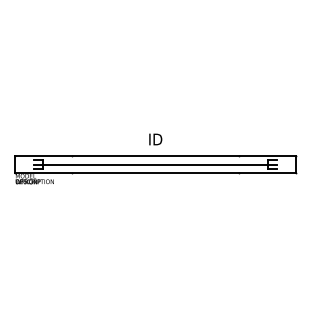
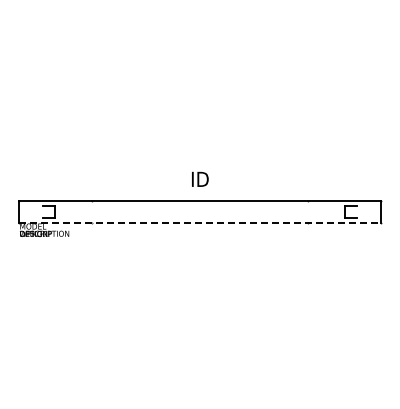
line: (155, 164) -> (199, 211), removed
line: (155, 172) -> (200, 222), solid -> dashed

